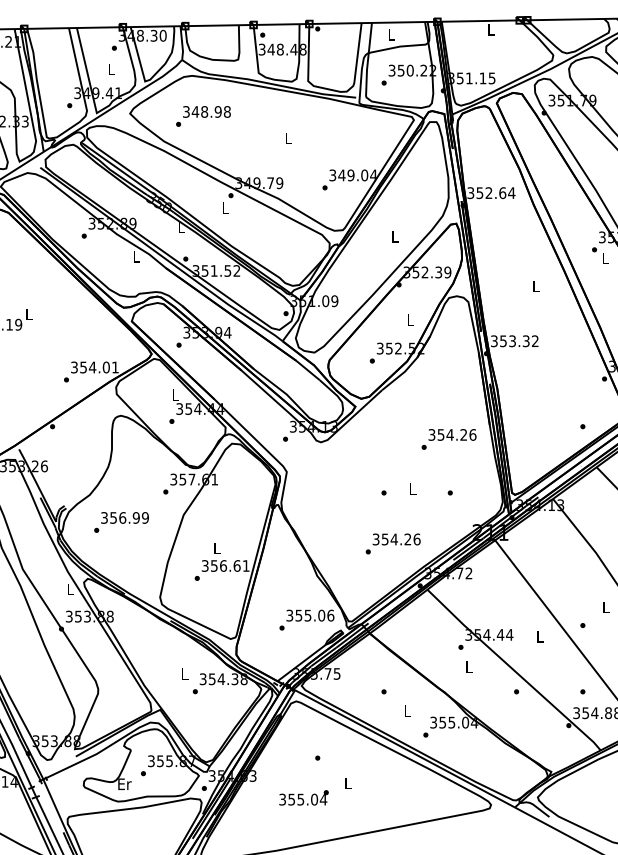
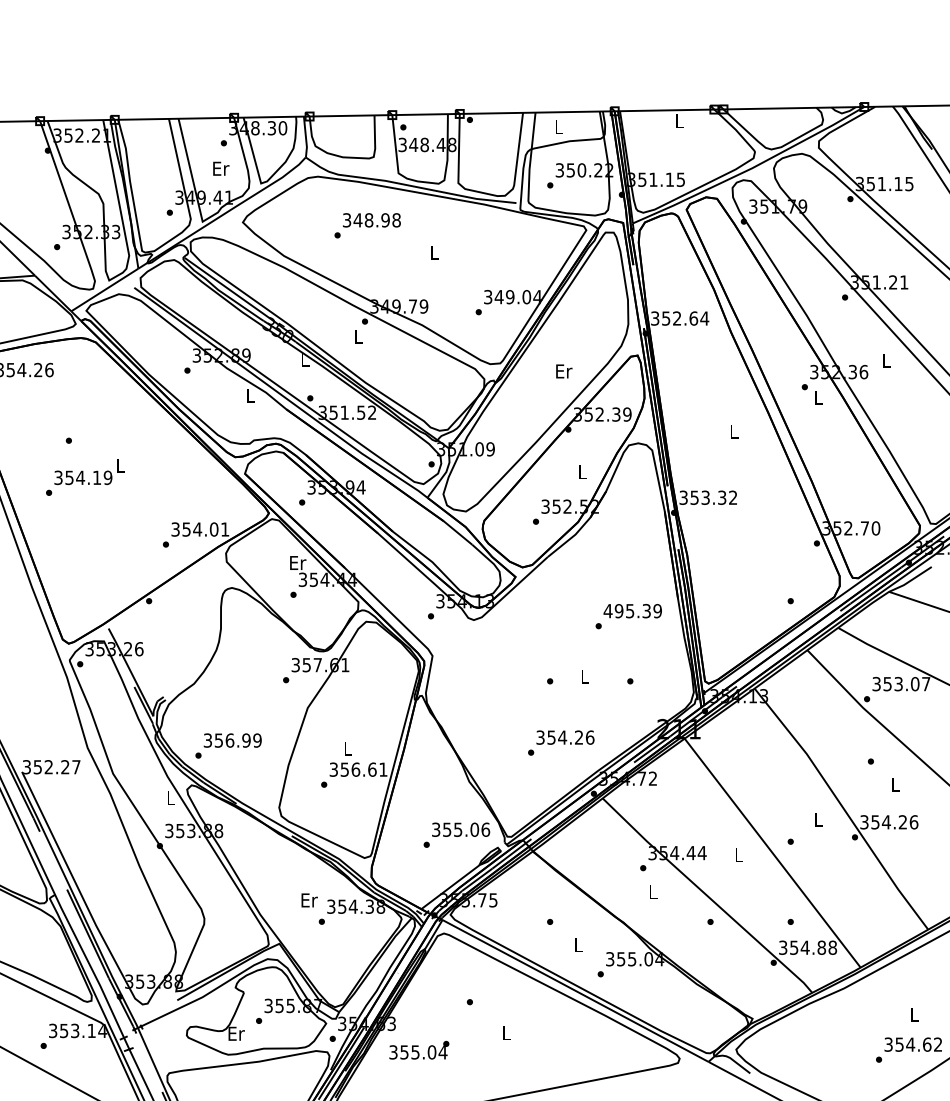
text: (112, 69) -> (221, 168), L -> Er
text: (203, 116) -> (367, 225), moved
text: (395, 236) -> (564, 371), L -> Er
text: (176, 394) -> (298, 562), L -> Er
text: (452, 435) -> (632, 611), 354.26 -> 495.39
text: (121, 522) -> (228, 745), moved
text: (185, 674) -> (309, 900), L -> Er
text: (304, 797) -> (419, 1049), moved

